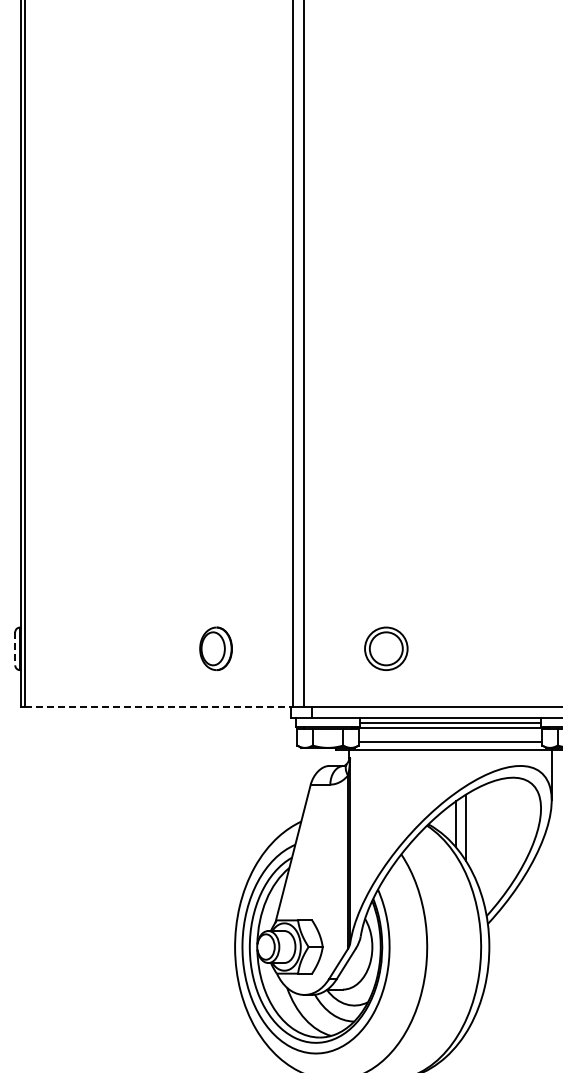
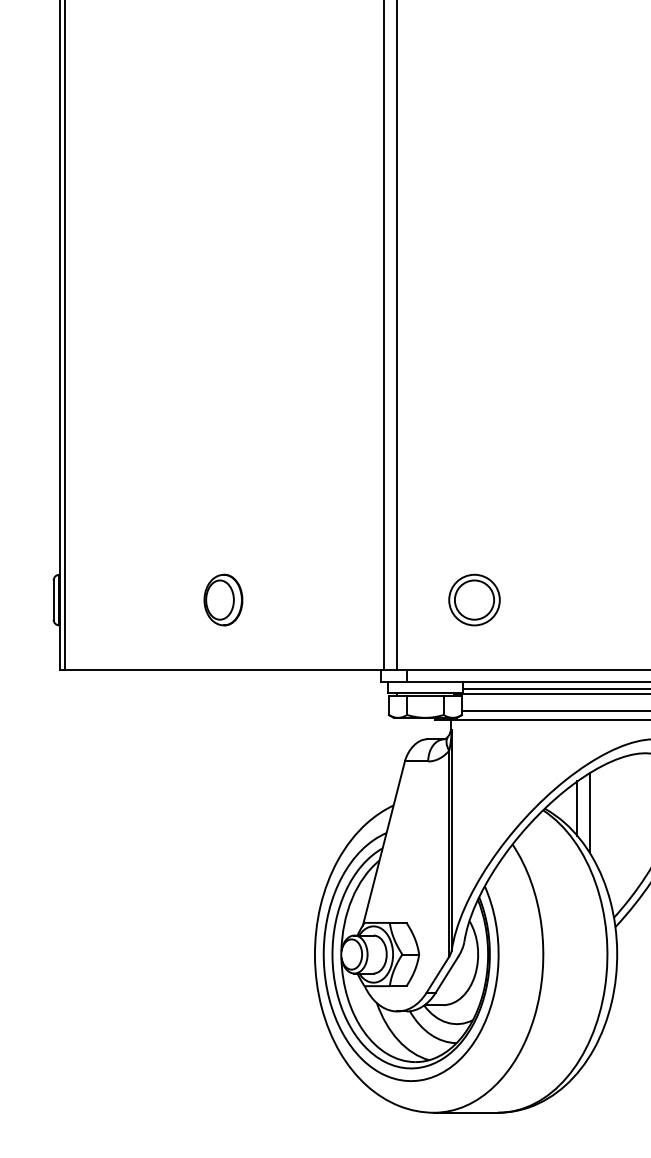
line: (15, 648) -> (53, 599), dashed -> solid
part: (215, 648) -> (222, 599), moved
part: (386, 648) -> (474, 599), moved
line: (158, 707) -> (223, 669), dashed -> solid

